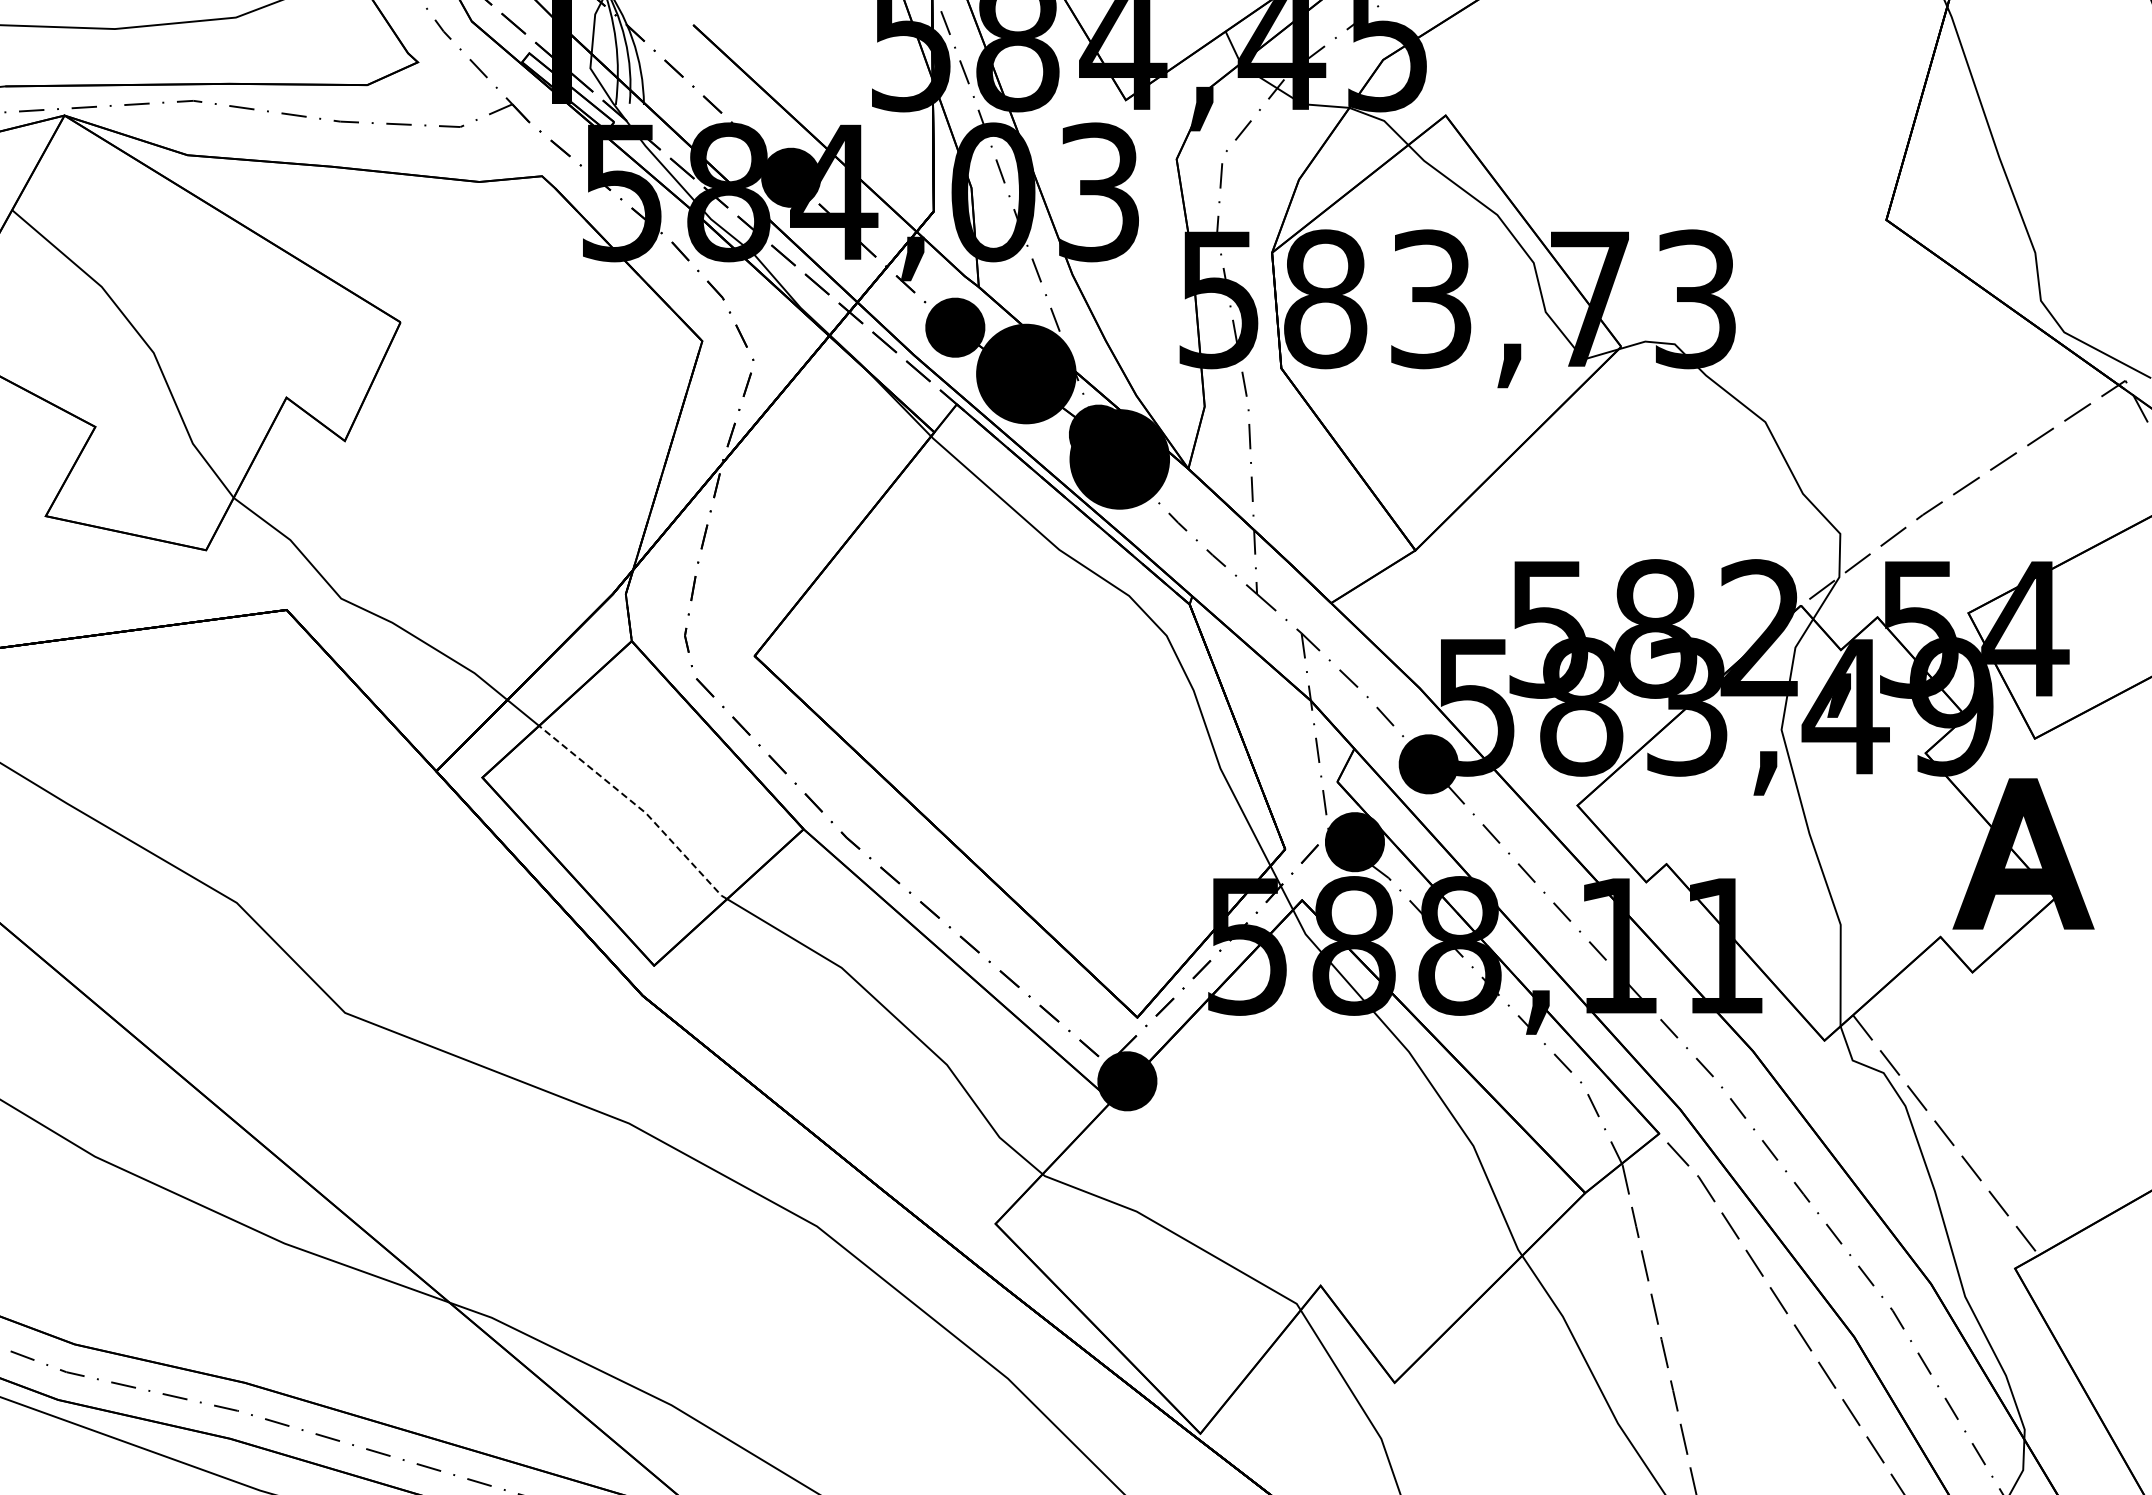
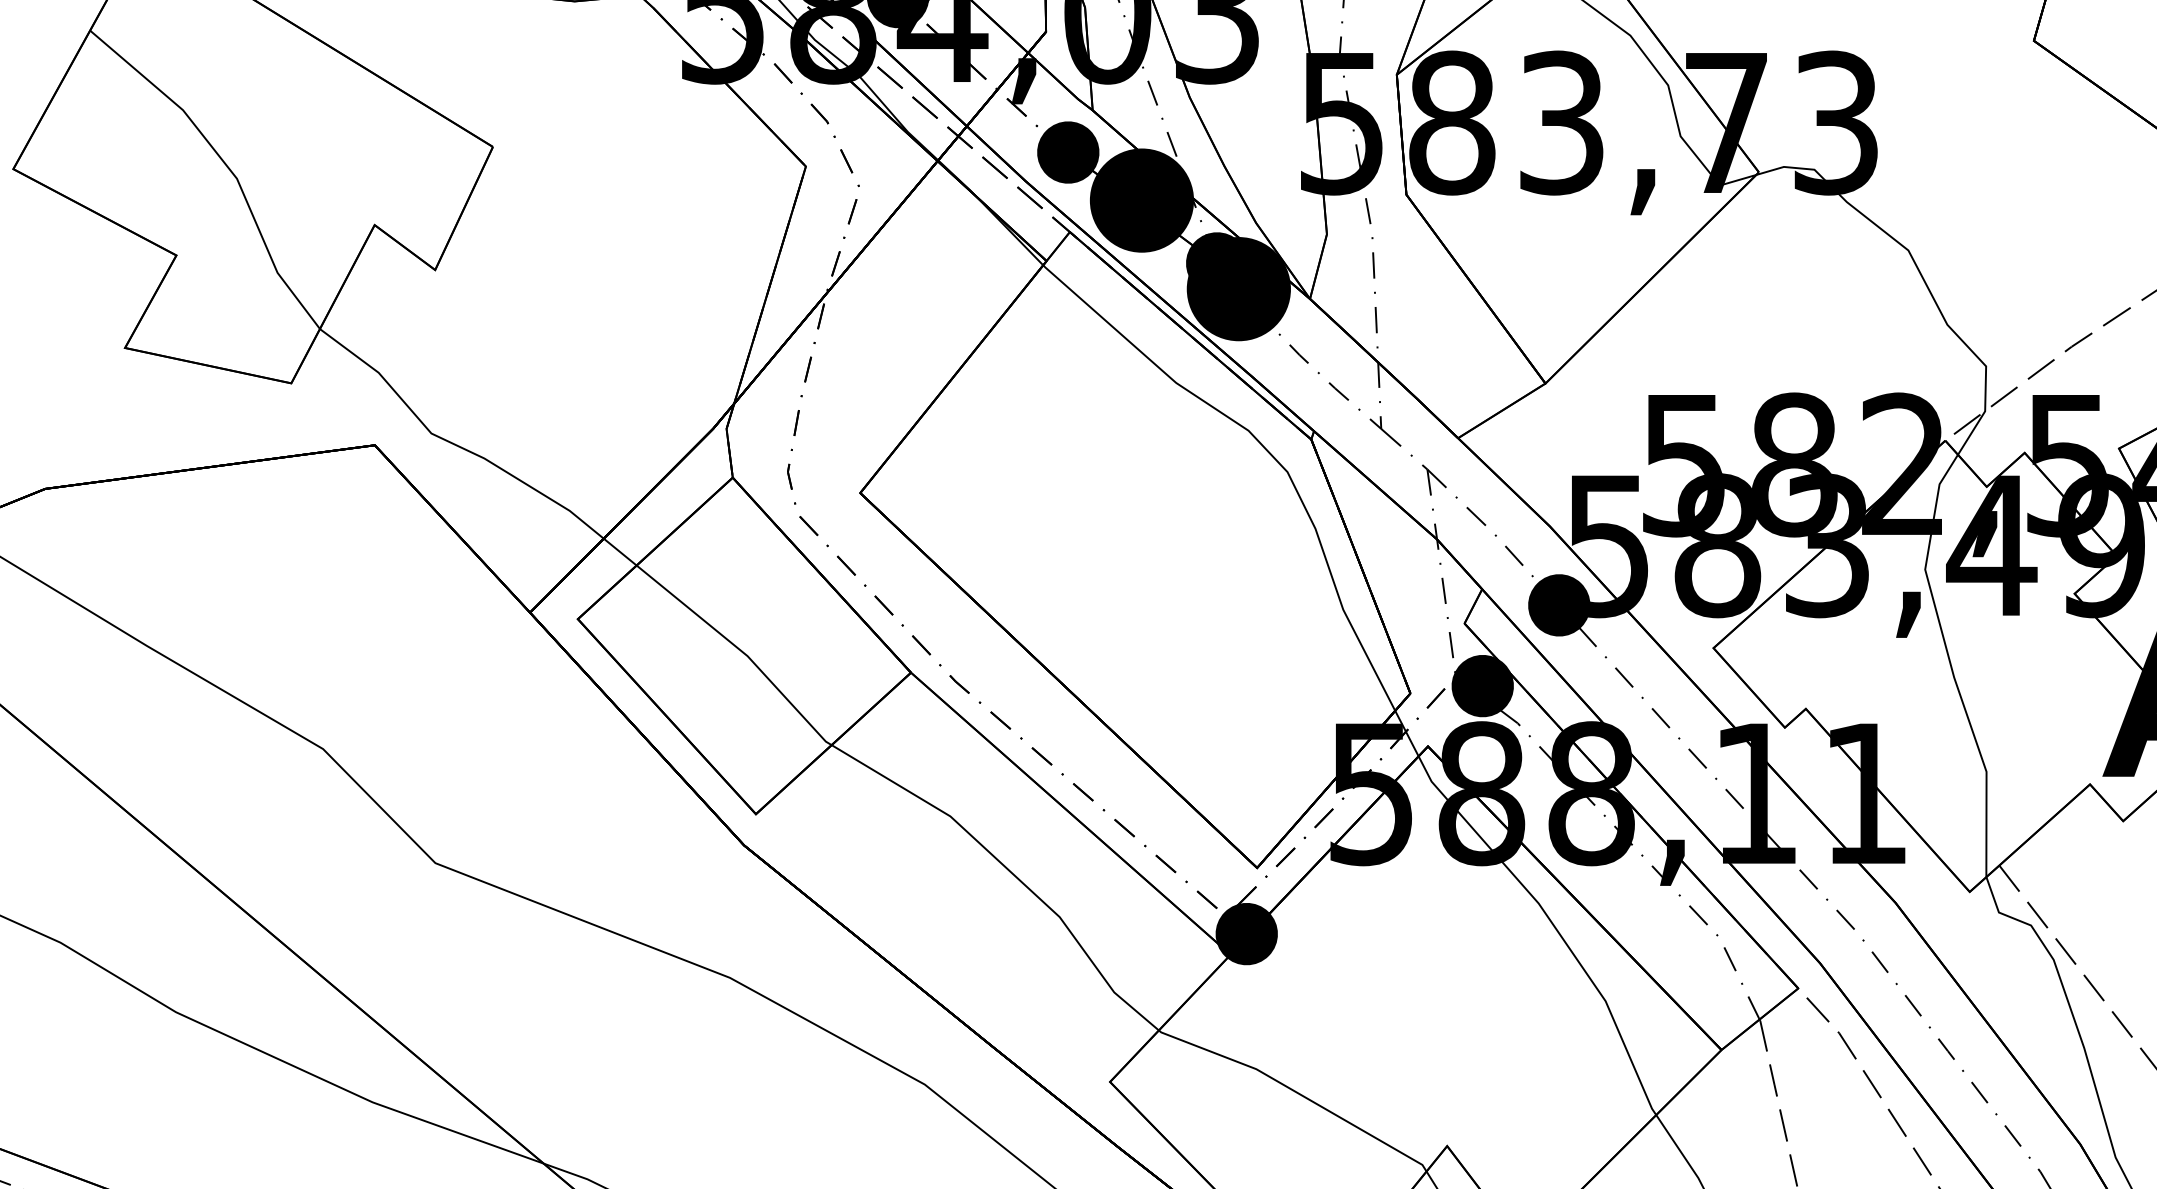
line: (639, 807) -> (740, 650), dashed -> solid

